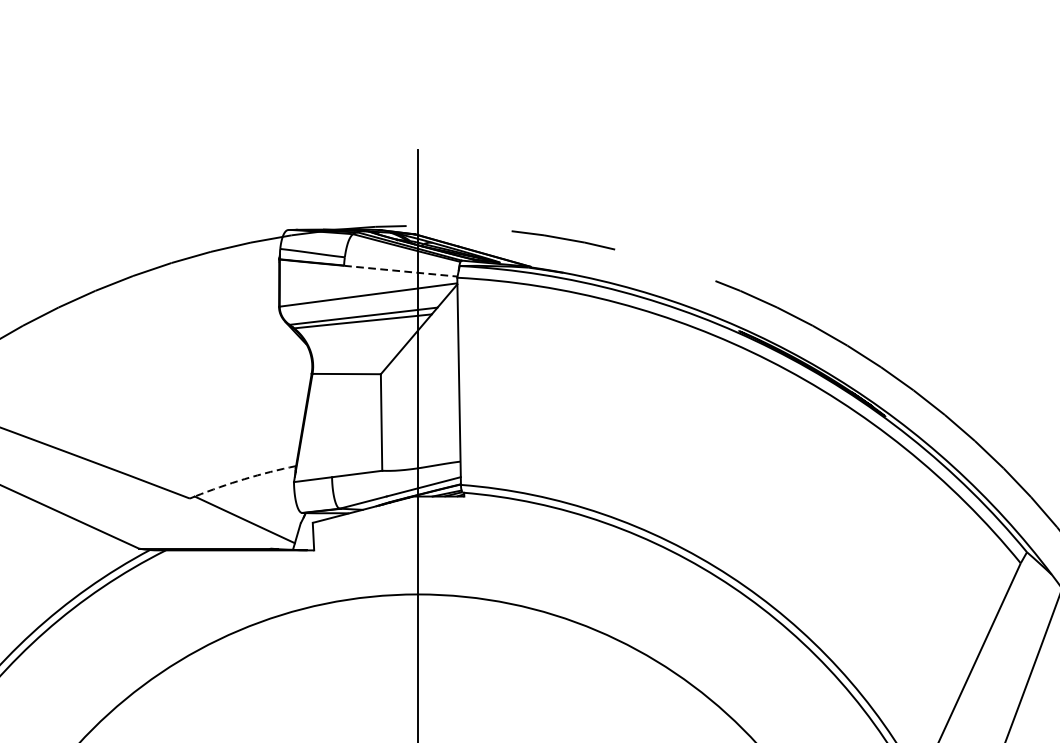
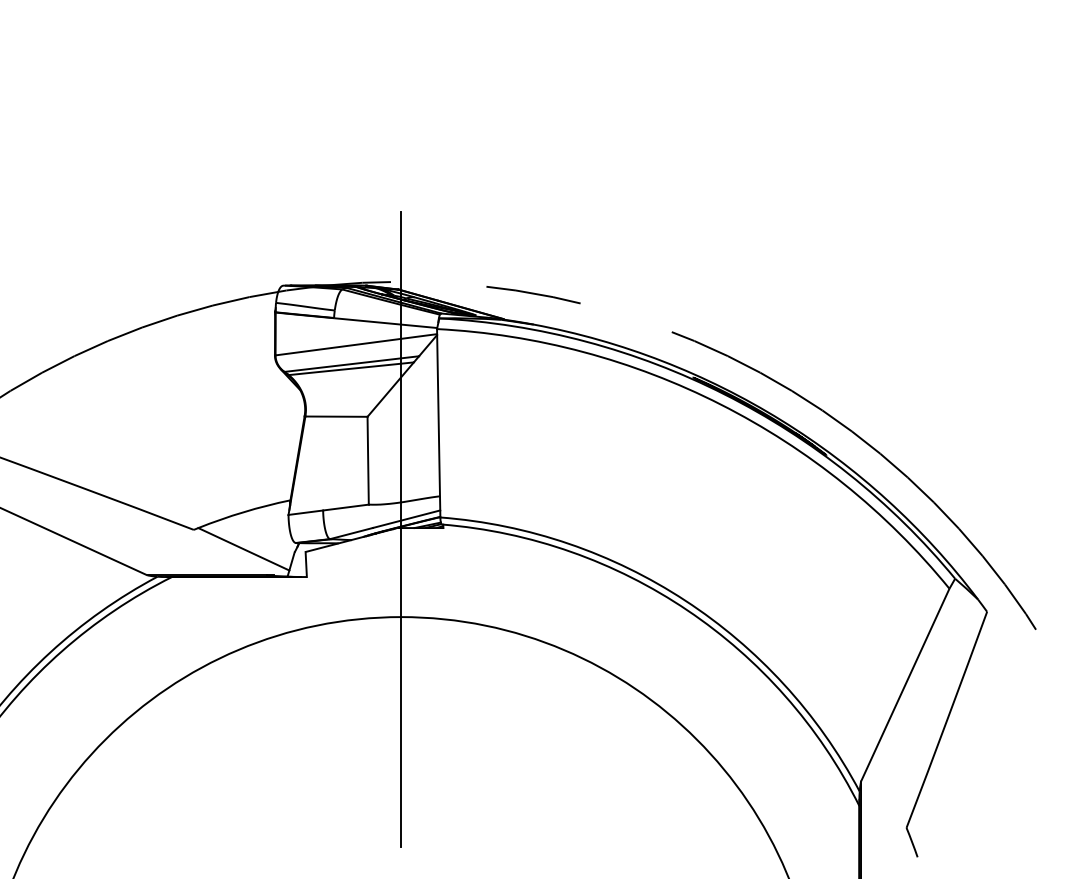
line: (401, 271) -> (386, 323), dashed -> solid
arc: (244, 479) -> (243, 512), dashed -> solid

